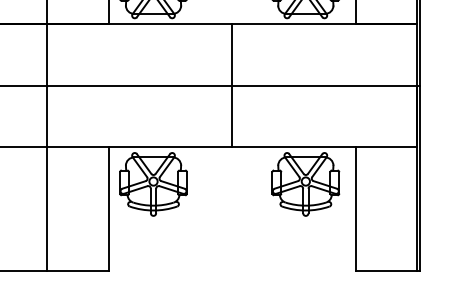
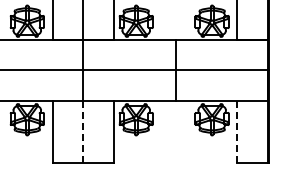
line: (47, 208) -> (83, 131), solid -> dashed
line: (354, 208) -> (236, 131), solid -> dashed

